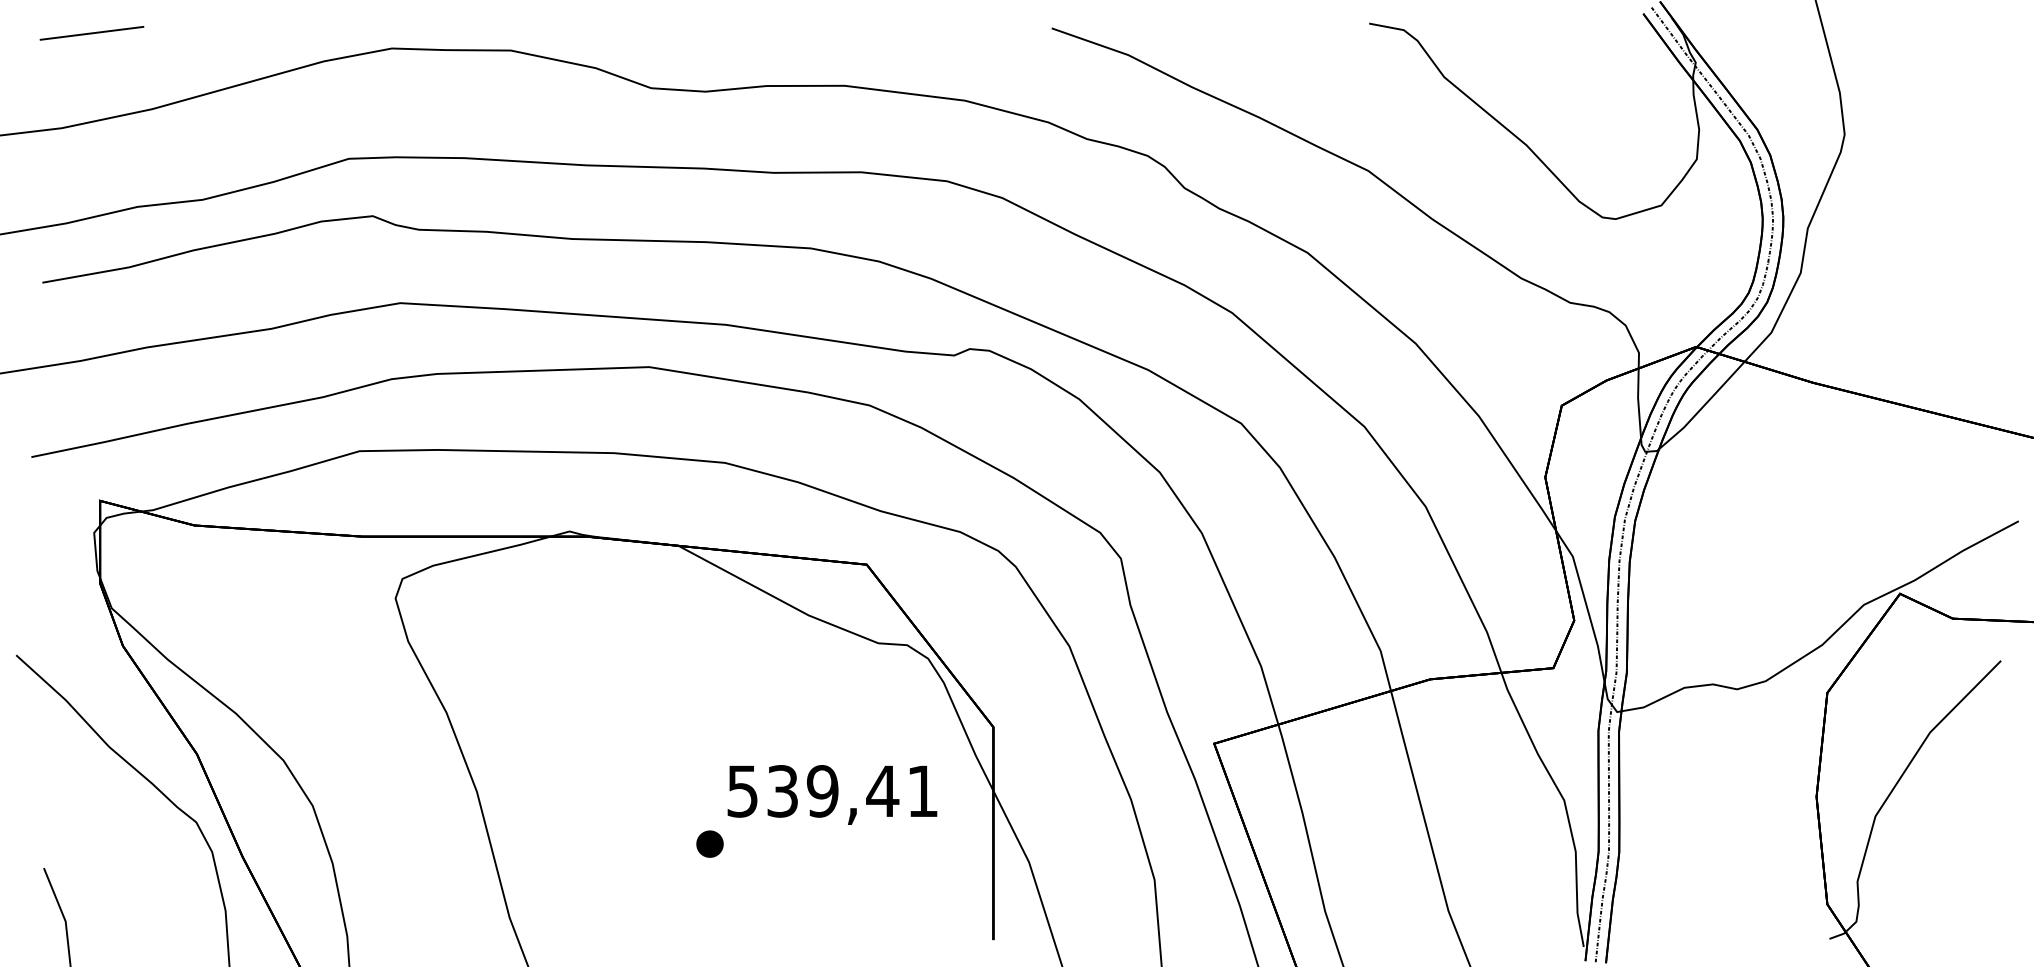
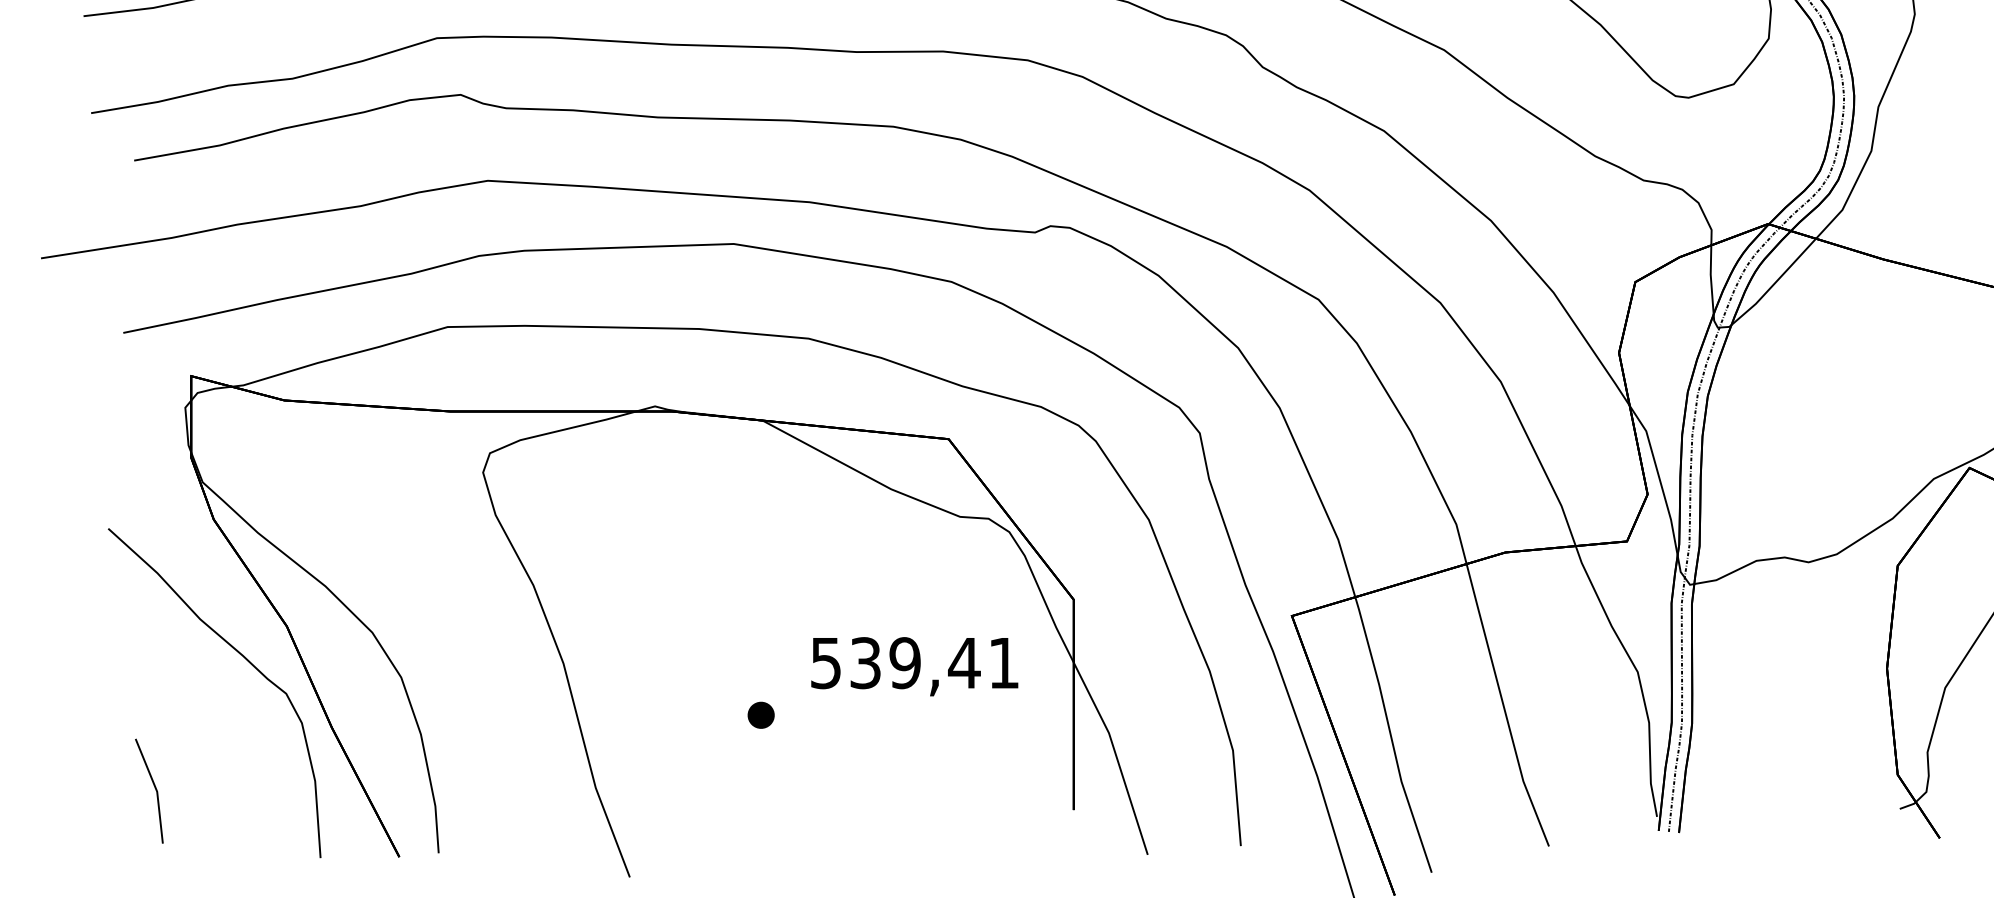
part: (709, 843) -> (760, 714), moved

